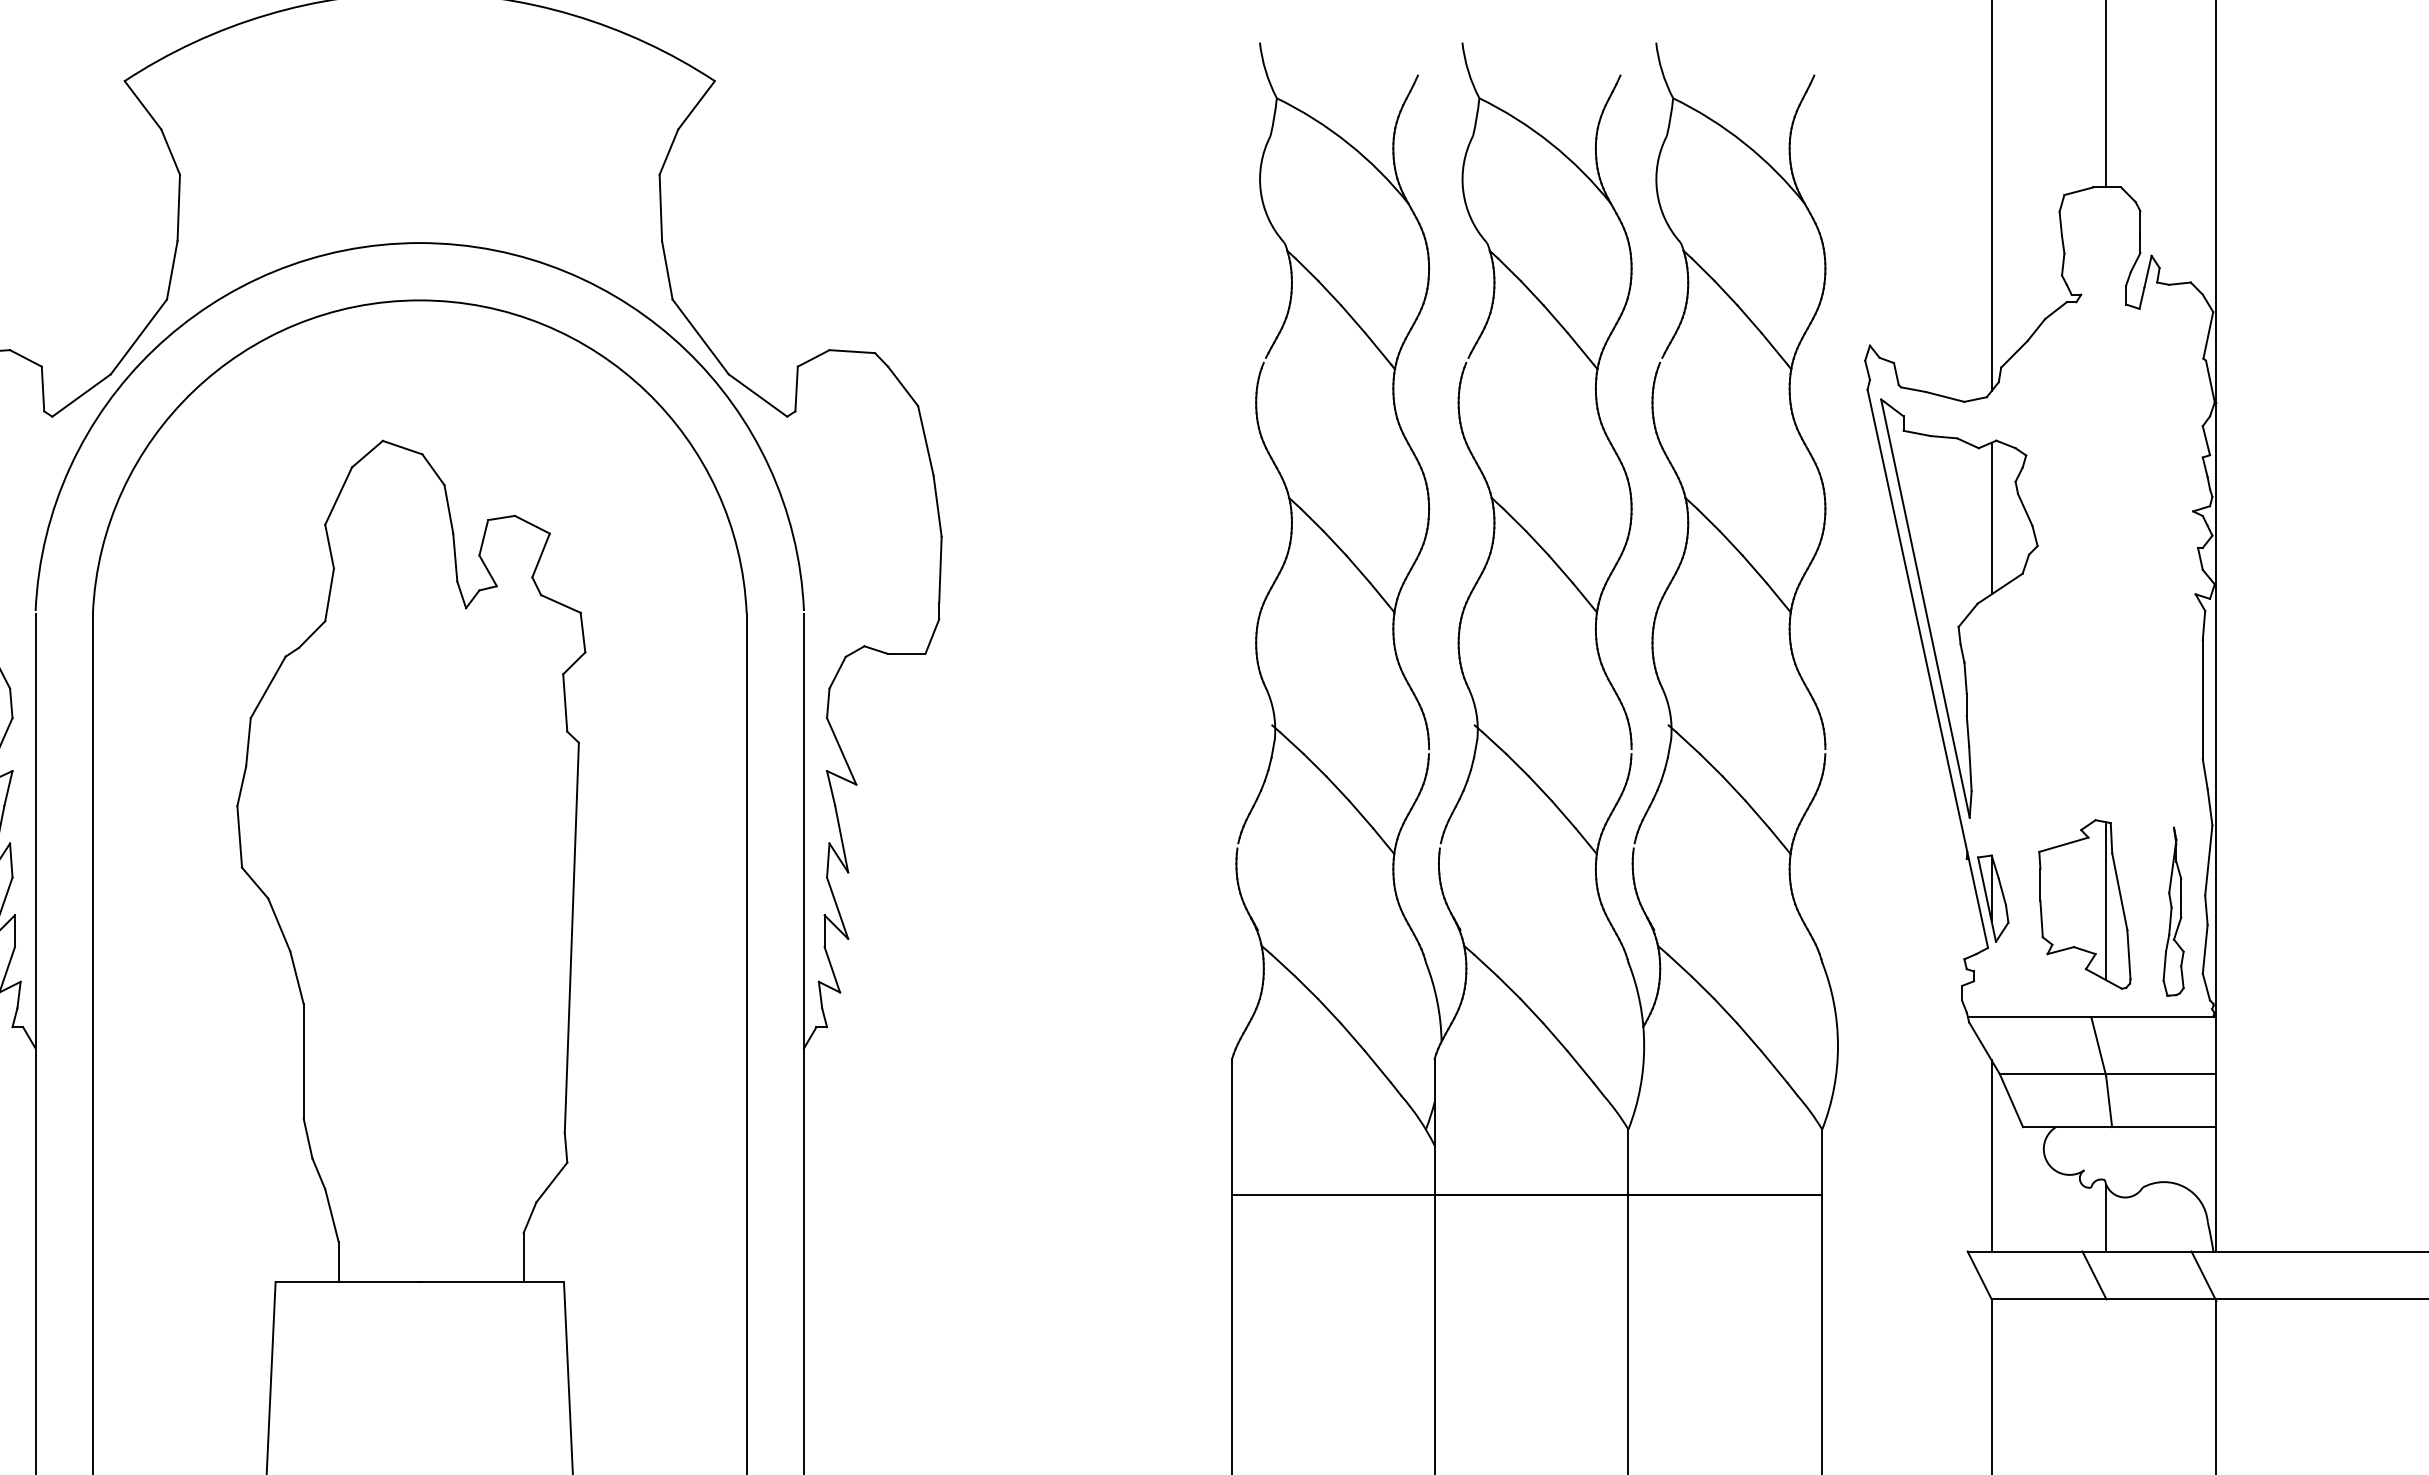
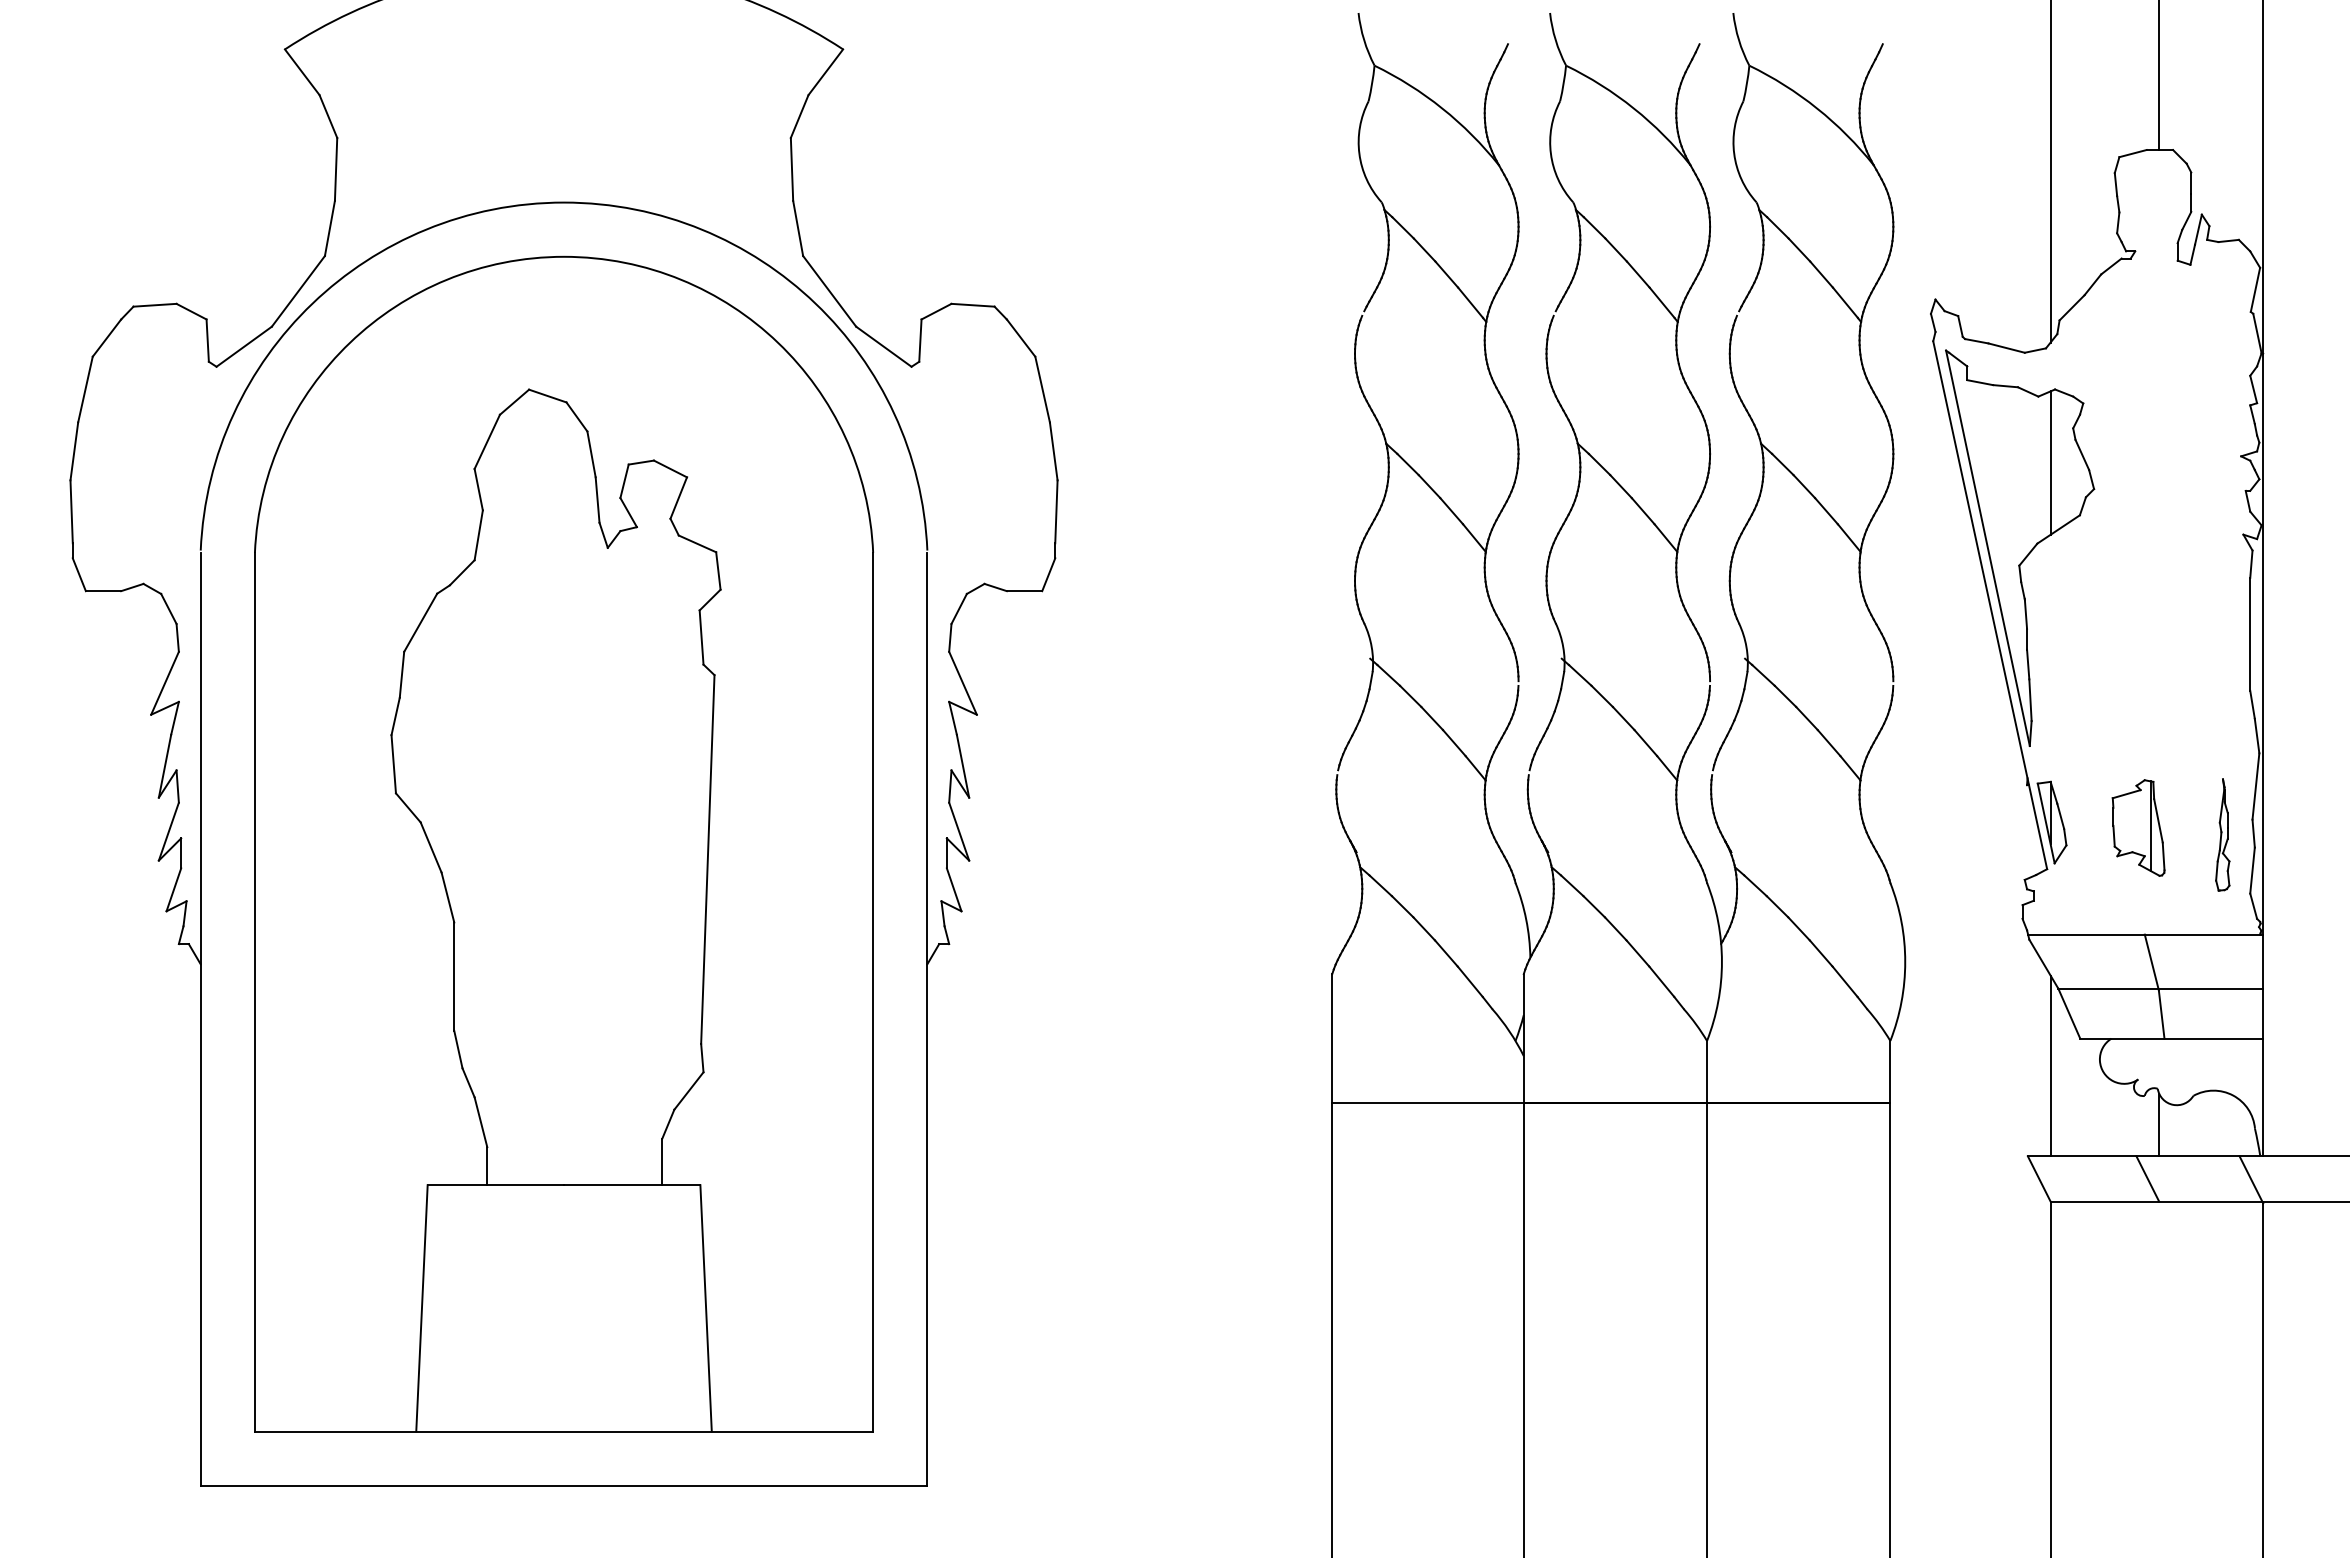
part: (2084, 903) -> (2138, 827), size x0.6
part: (2173, 911) -> (2222, 834), size x0.7

